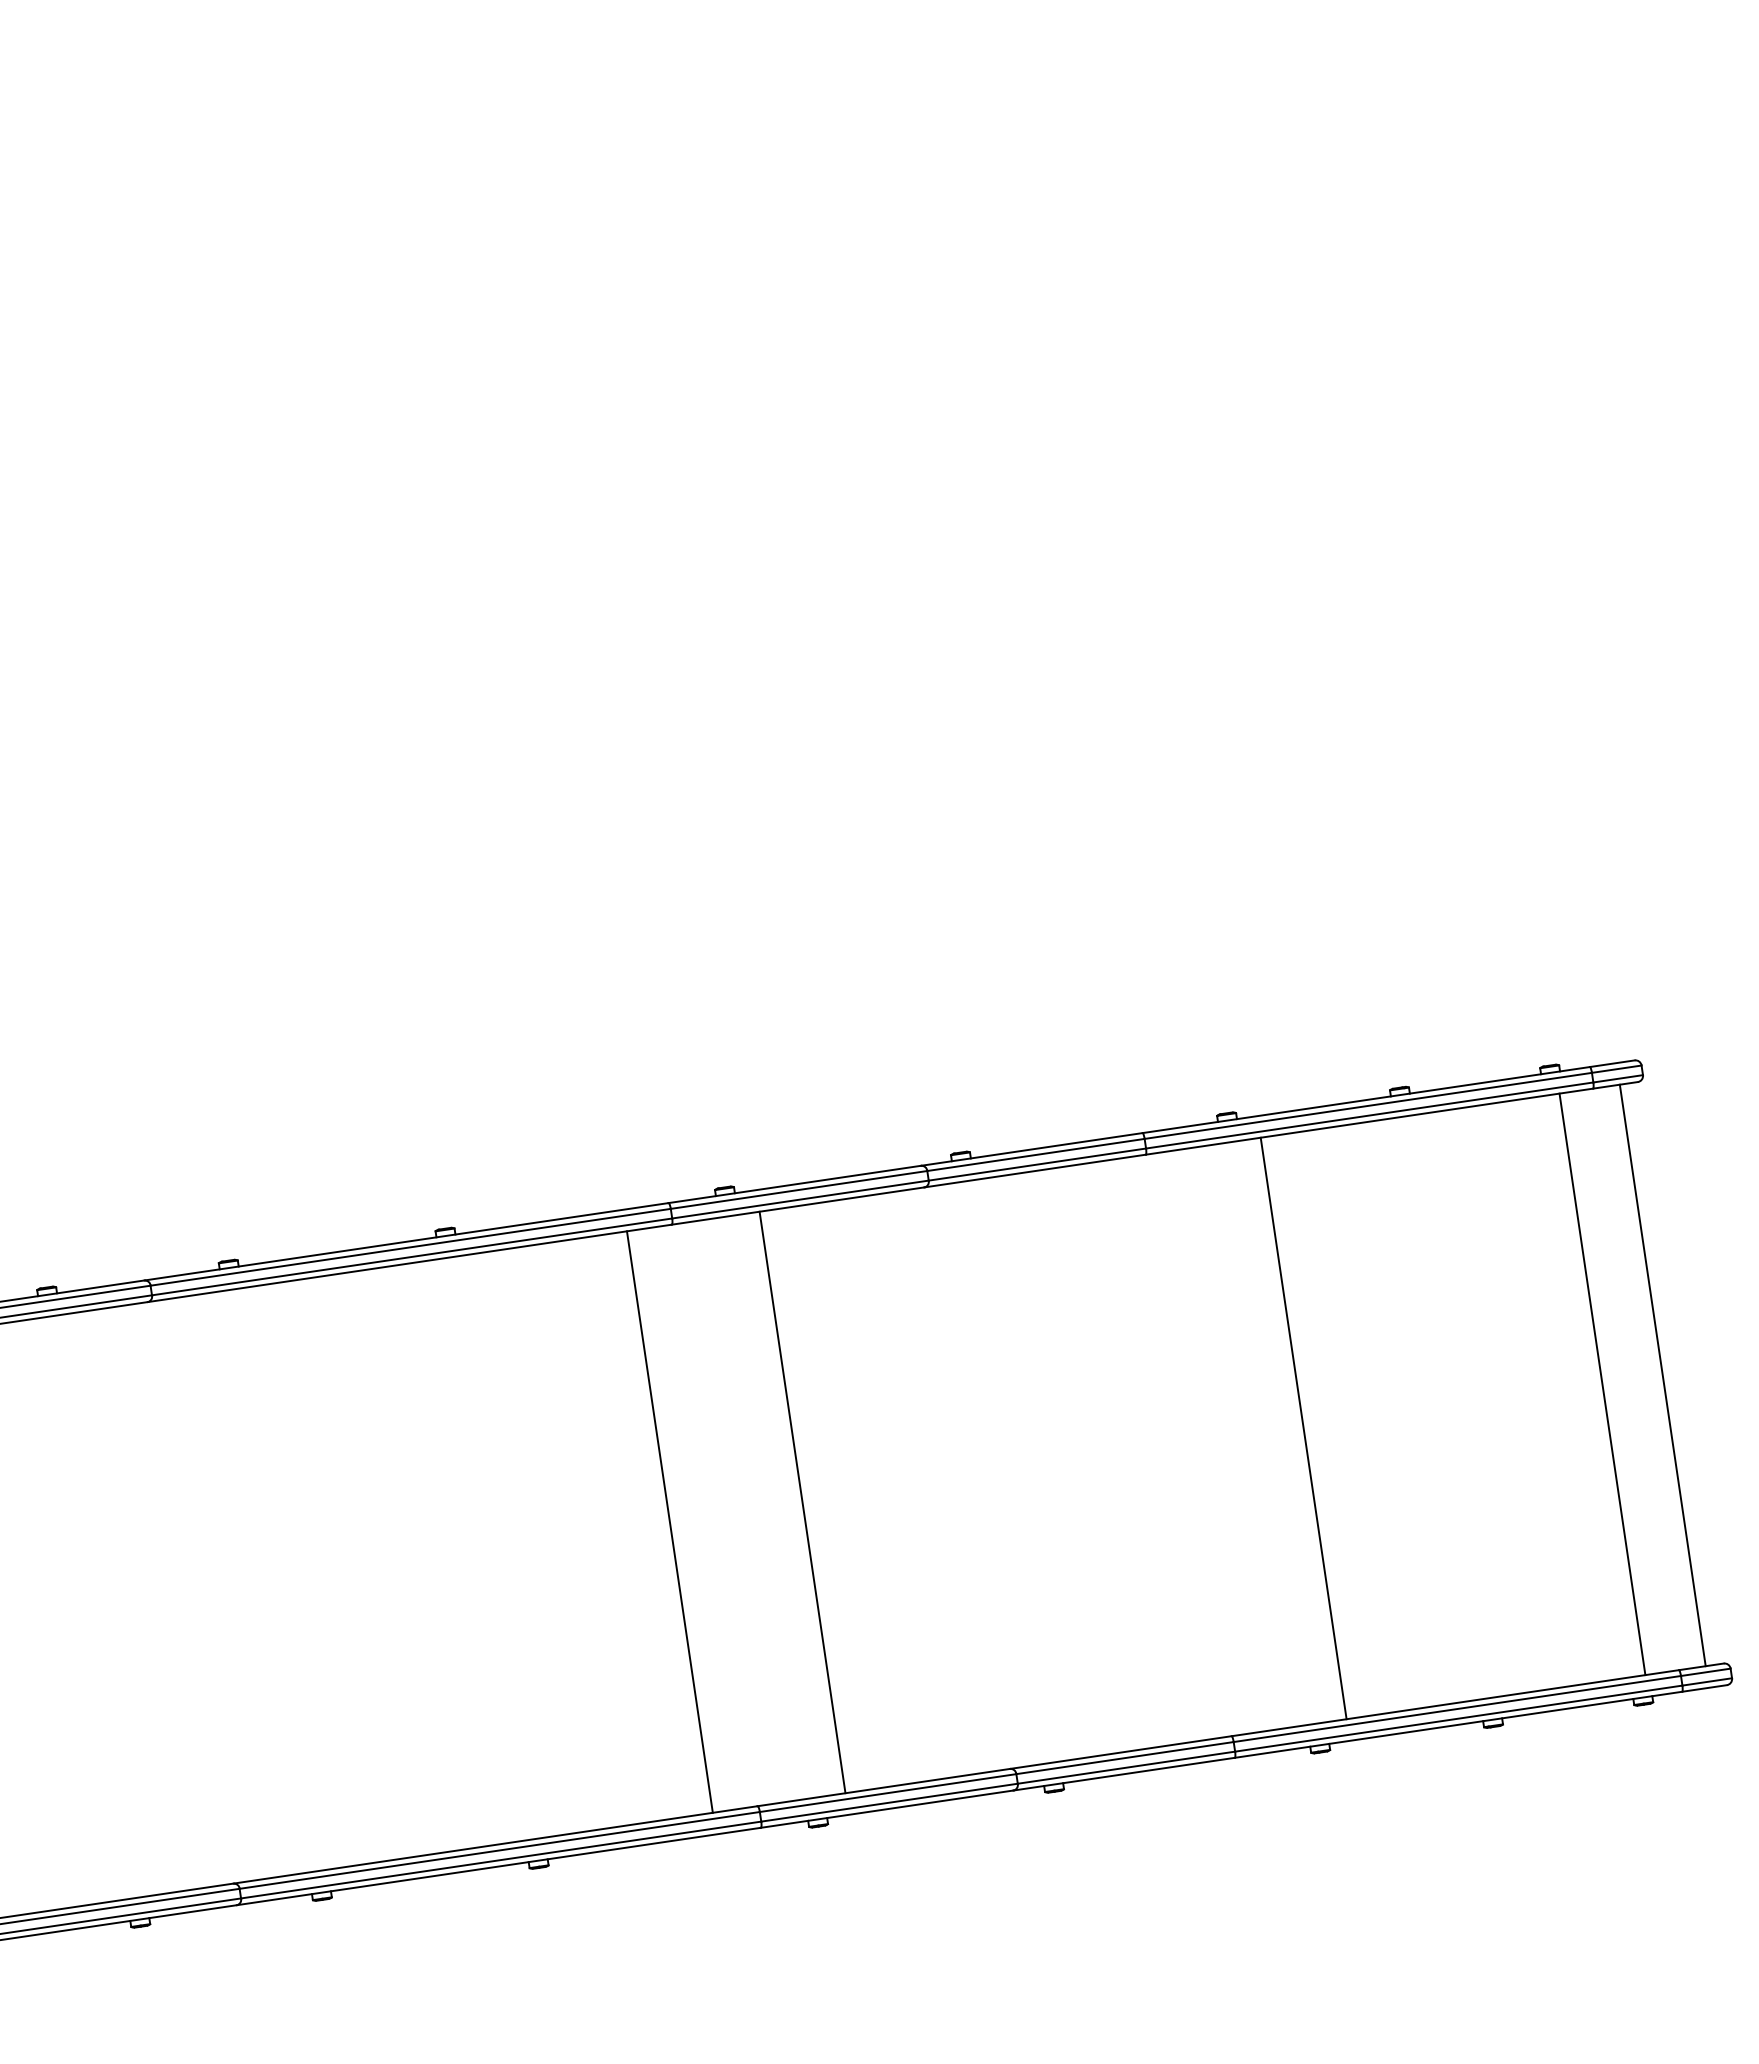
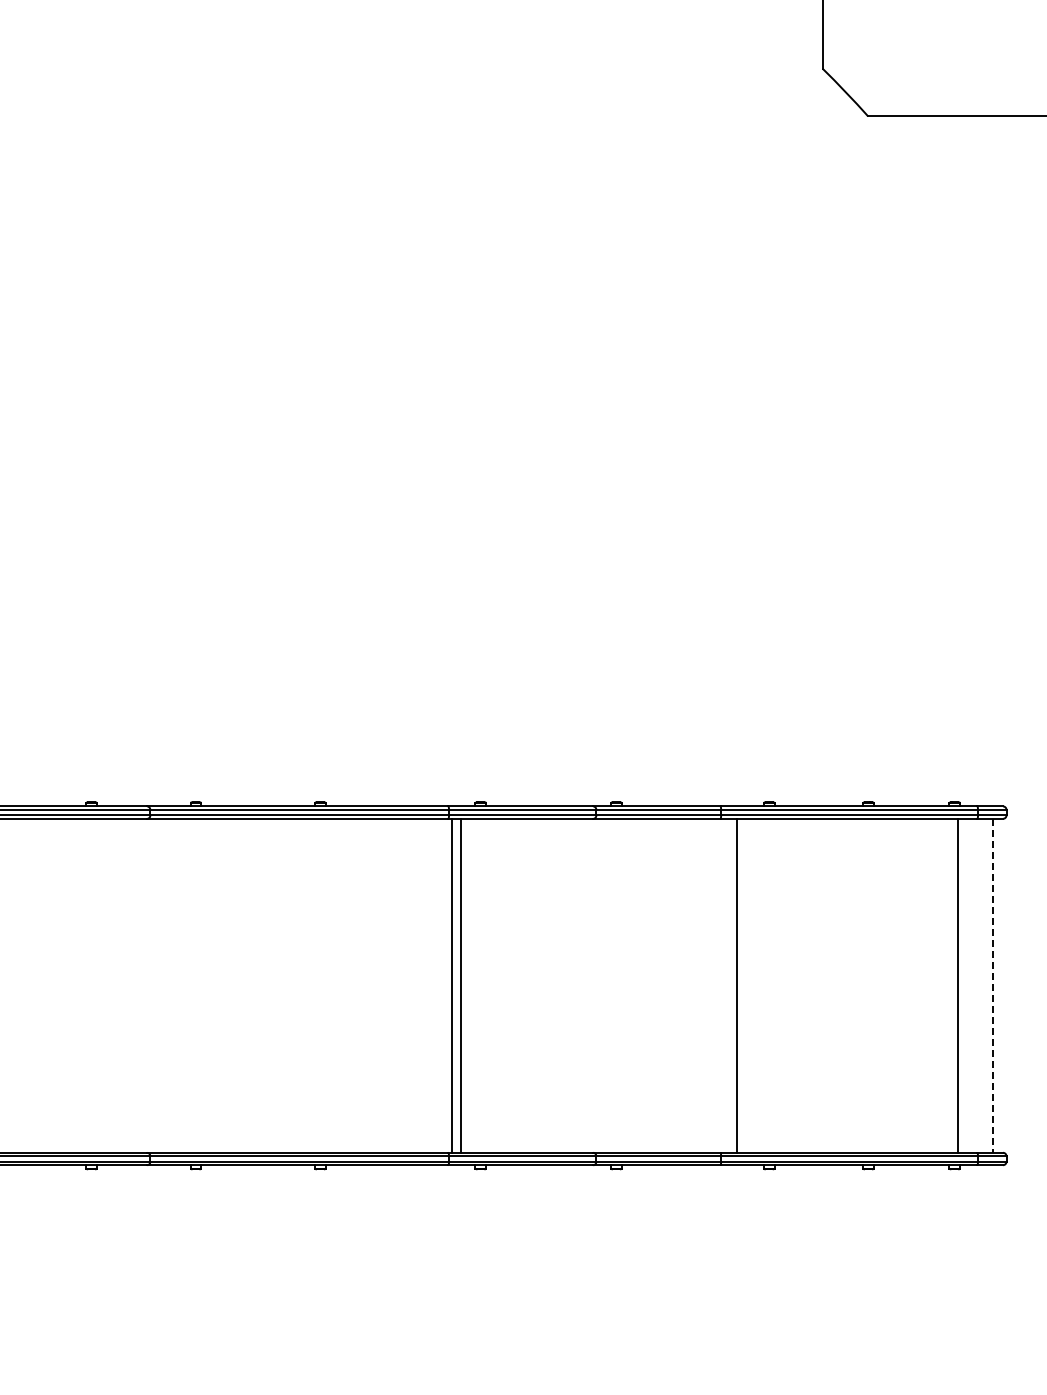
line: (1662, 1374) -> (992, 985), solid -> dashed
line: (1303, 1427) -> (736, 985), moved
line: (802, 1501) -> (451, 985), moved
line: (669, 1521) -> (460, 985), moved

